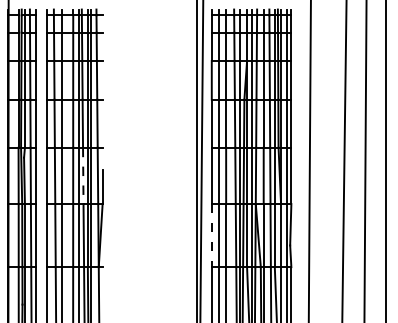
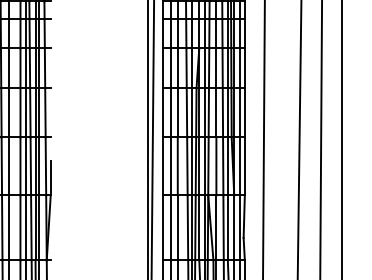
line: (83, 176) -> (31, 167), dashed -> solid
line: (211, 235) -> (162, 227), dashed -> solid

